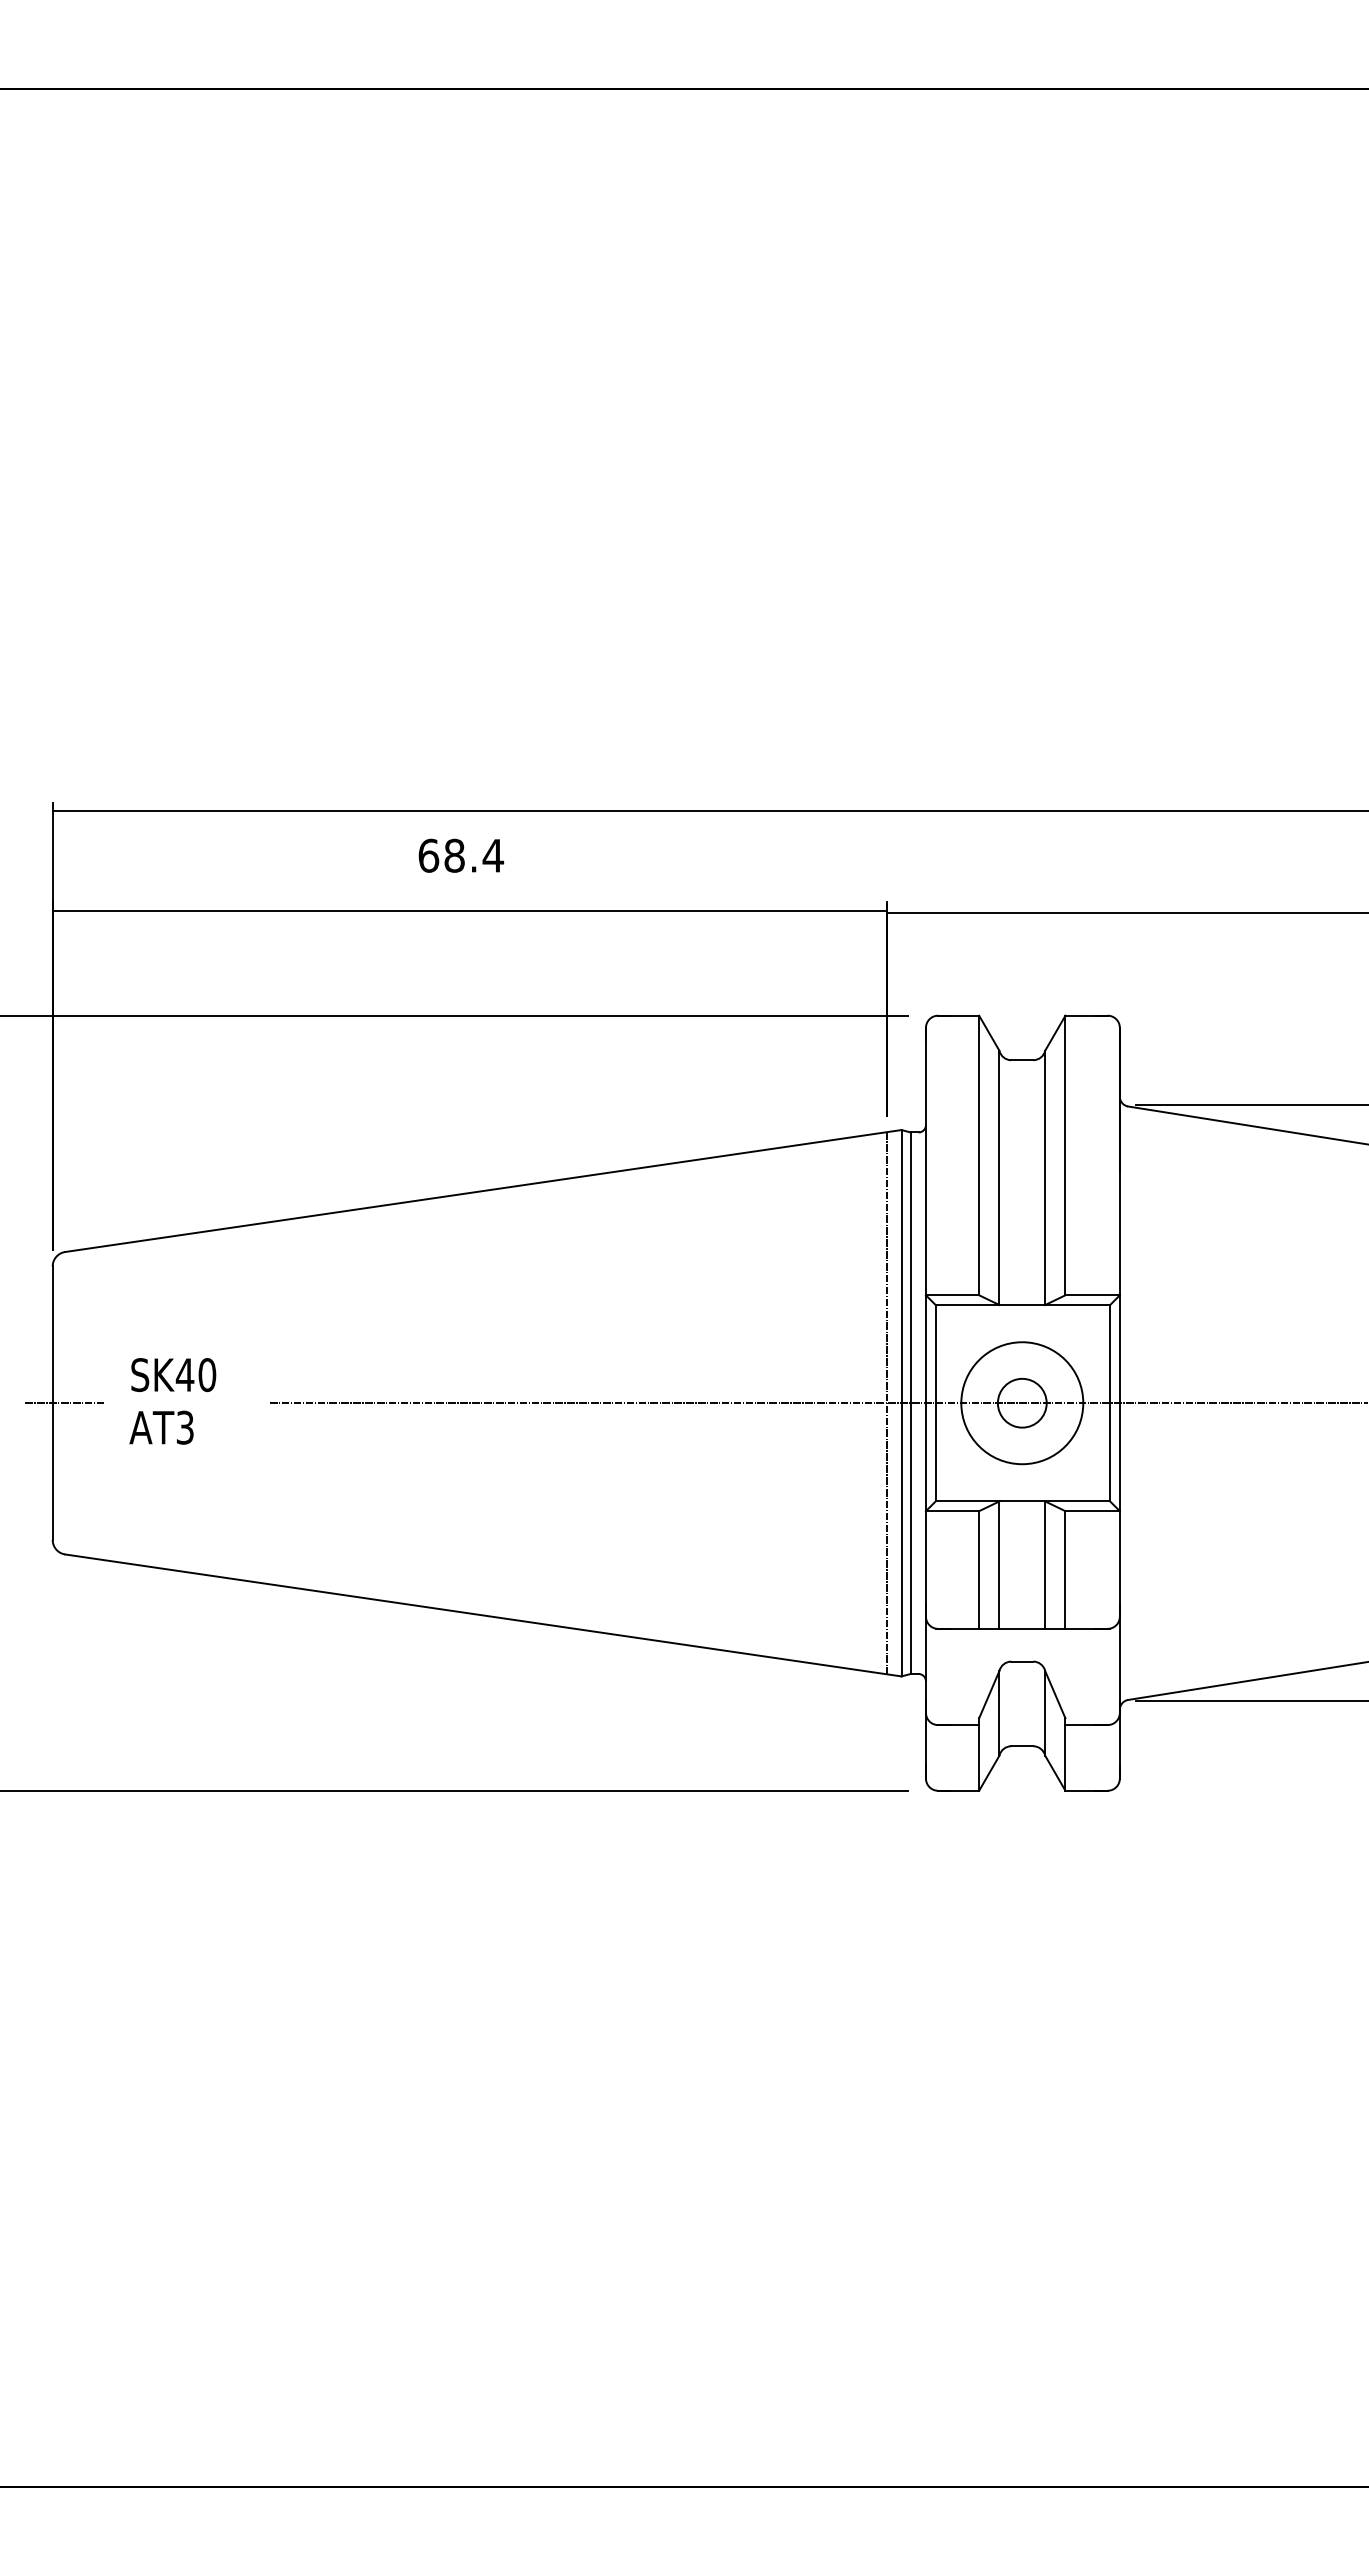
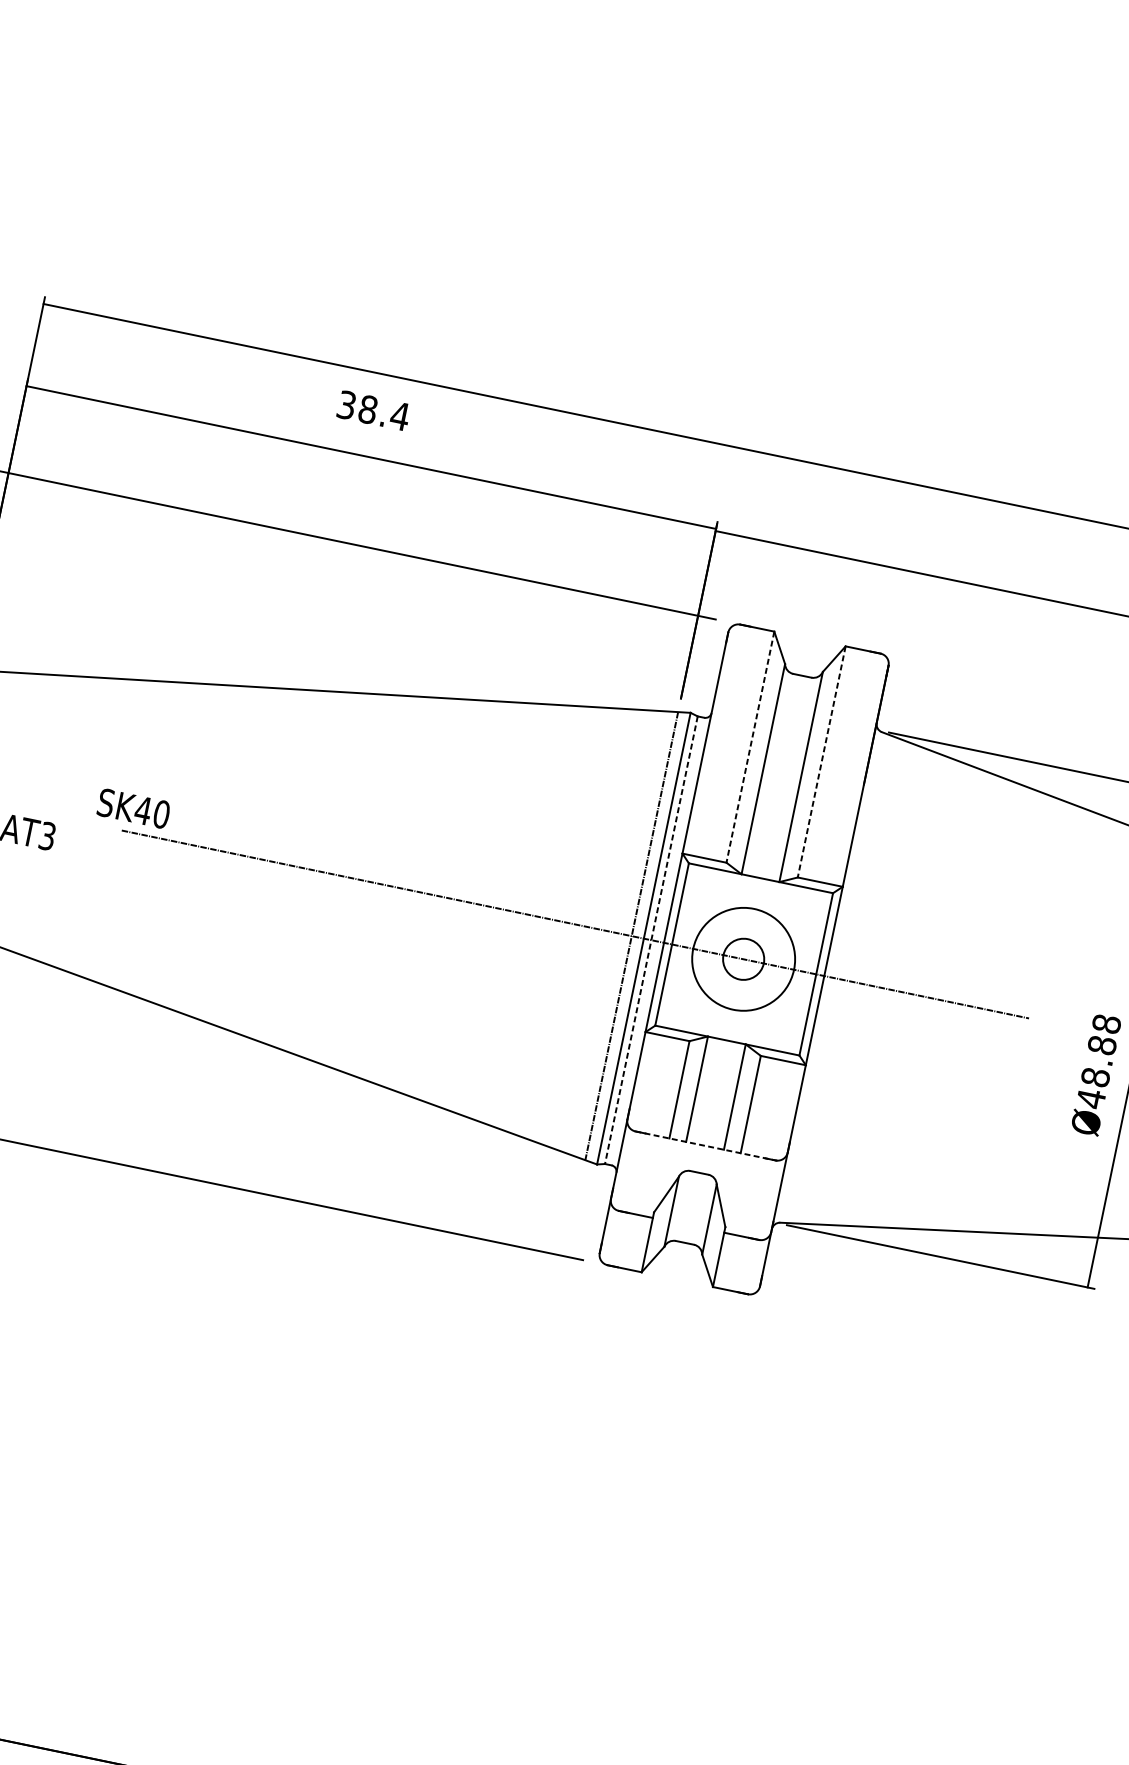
text: (428, 855) -> (346, 404), 68.4 -> 38.4
line: (979, 1155) -> (750, 747), solid -> dashed
line: (1065, 1155) -> (821, 761), solid -> dashed
text: (173, 1375) -> (133, 809), moved
line: (910, 1403) -> (651, 940), solid -> dashed
line: (1022, 1628) -> (705, 1145), solid -> dashed

